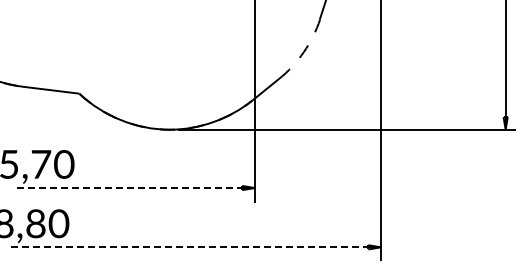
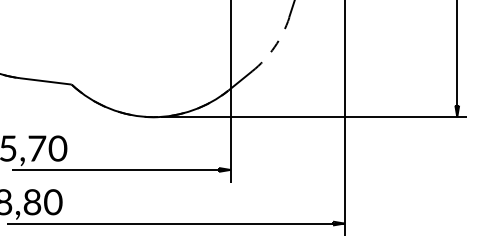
line: (134, 188) -> (121, 170), dashed -> solid
line: (194, 247) -> (175, 223), dashed -> solid

